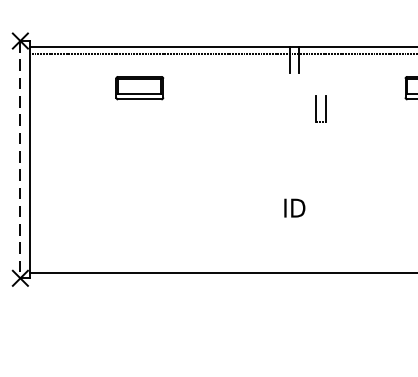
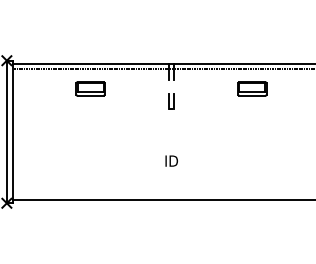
part: (139, 87) -> (90, 88), moved
part: (321, 108) -> (171, 101), moved
line: (19, 160) -> (6, 132), dashed -> solid

